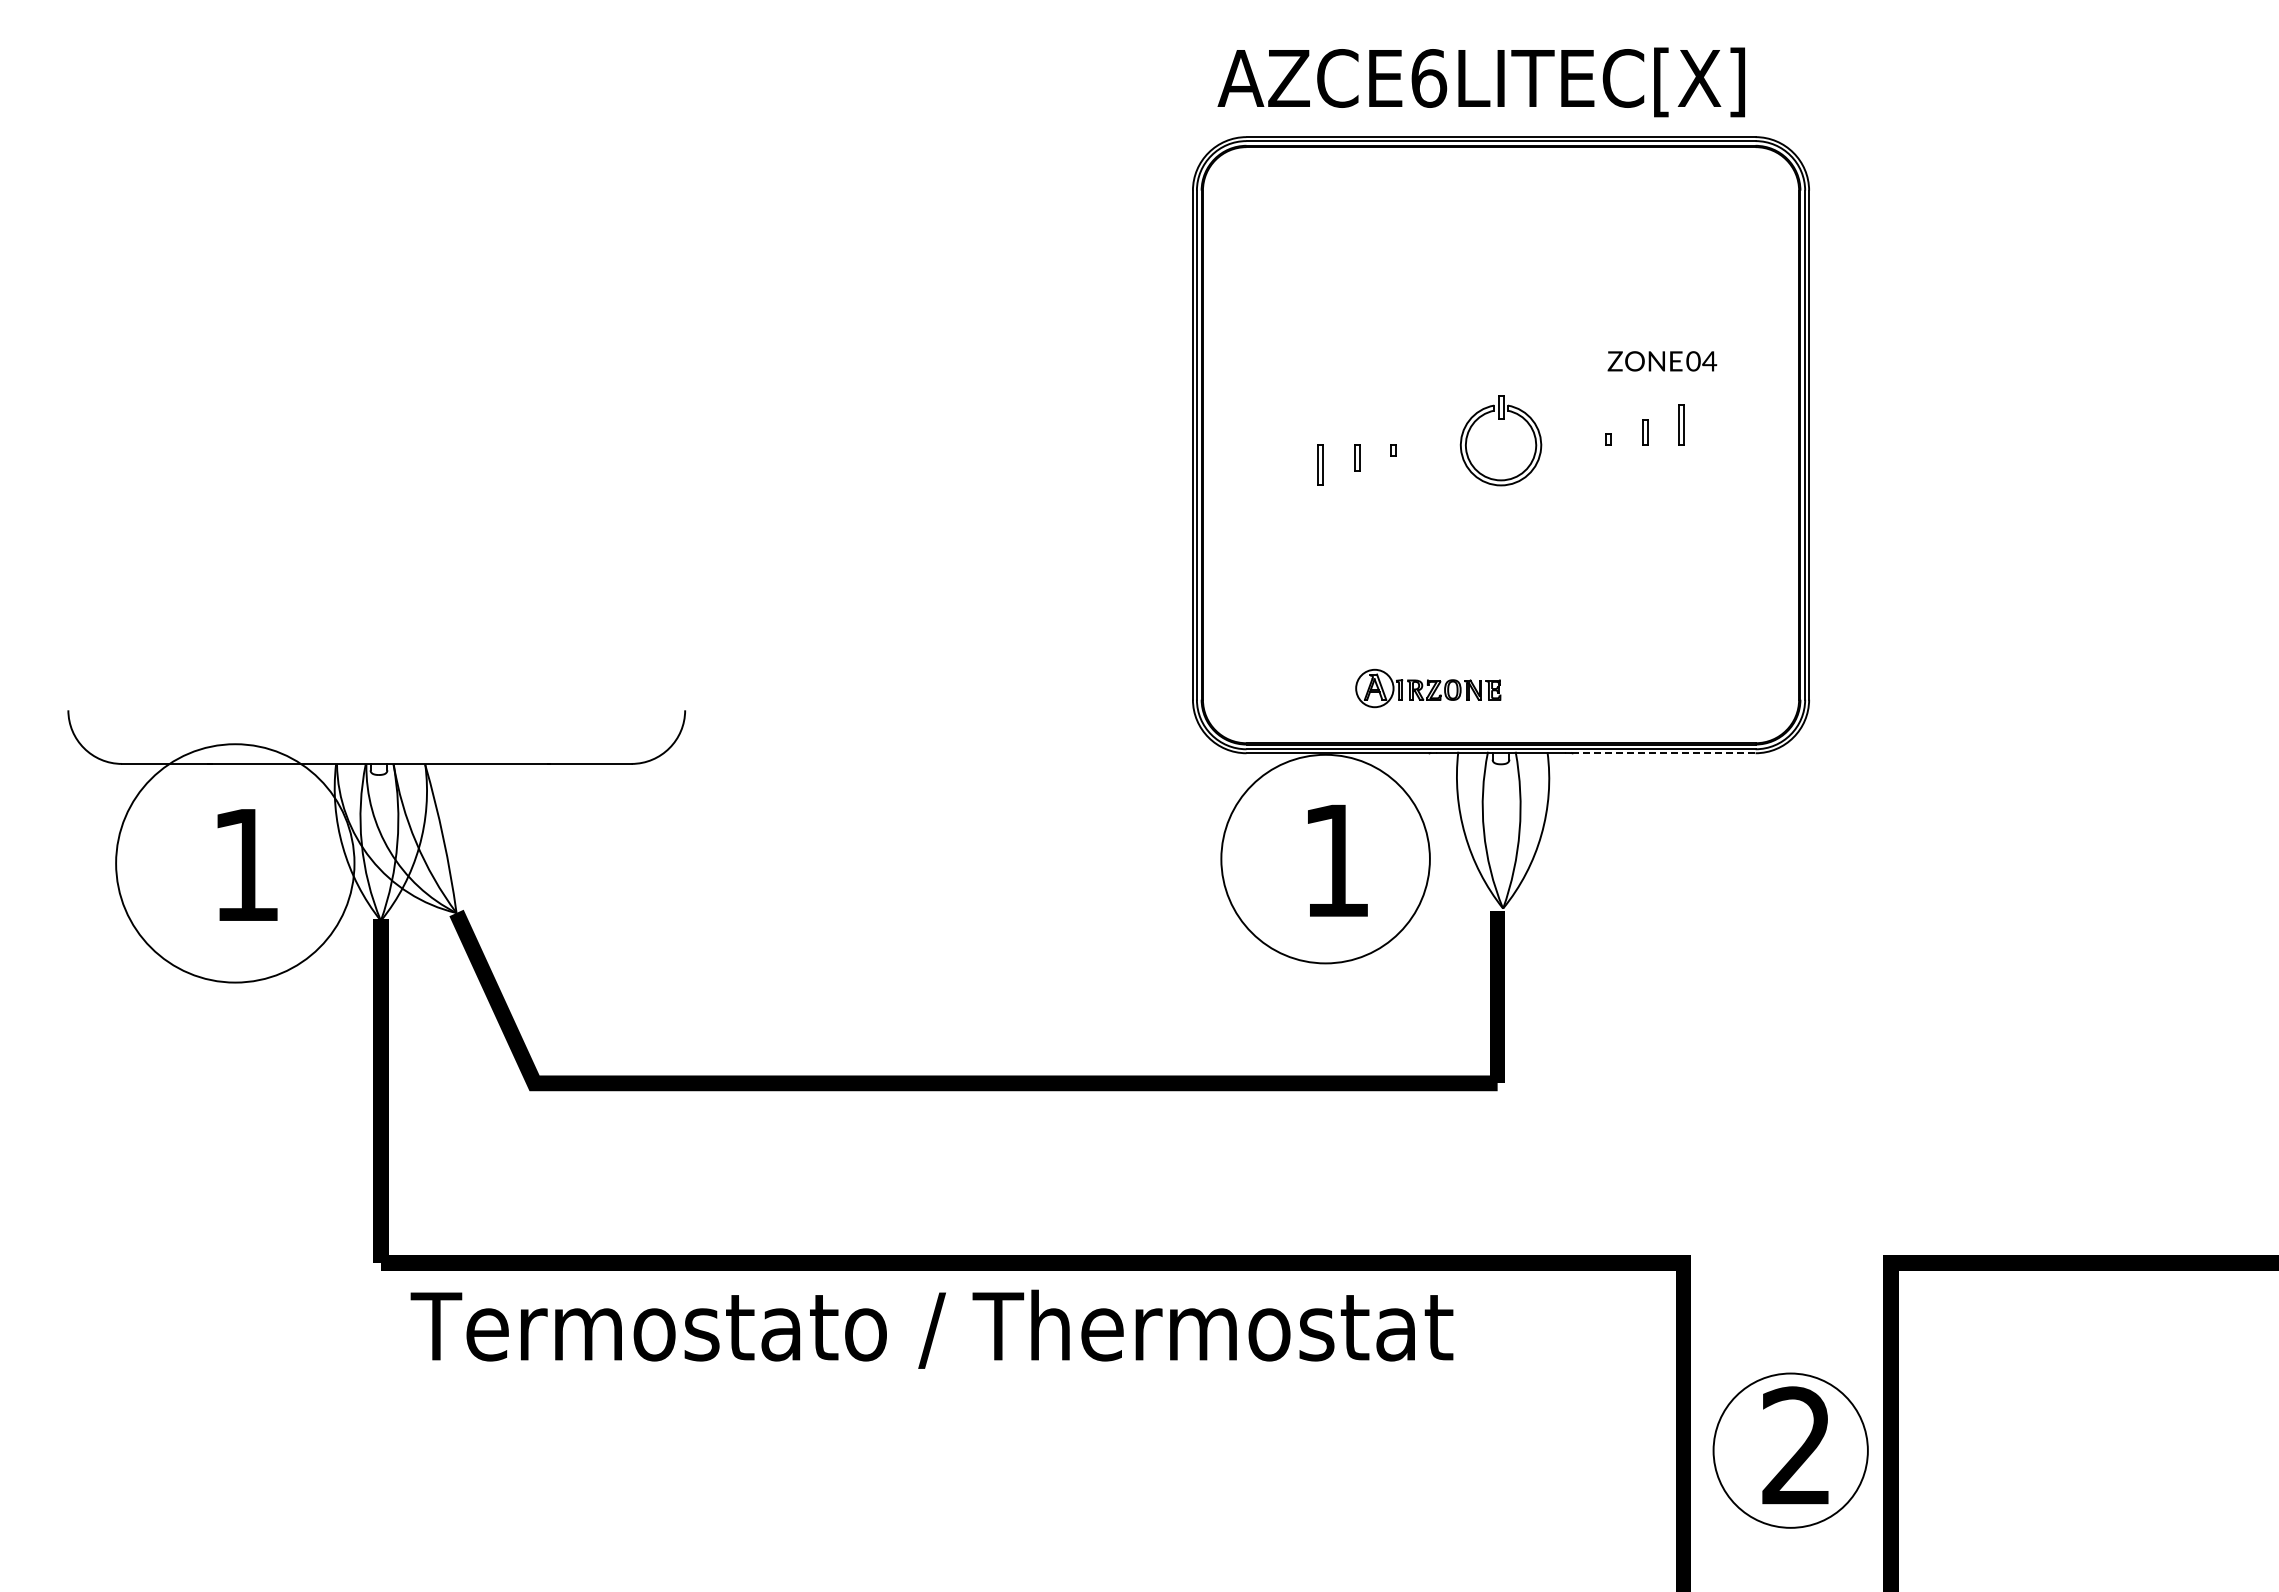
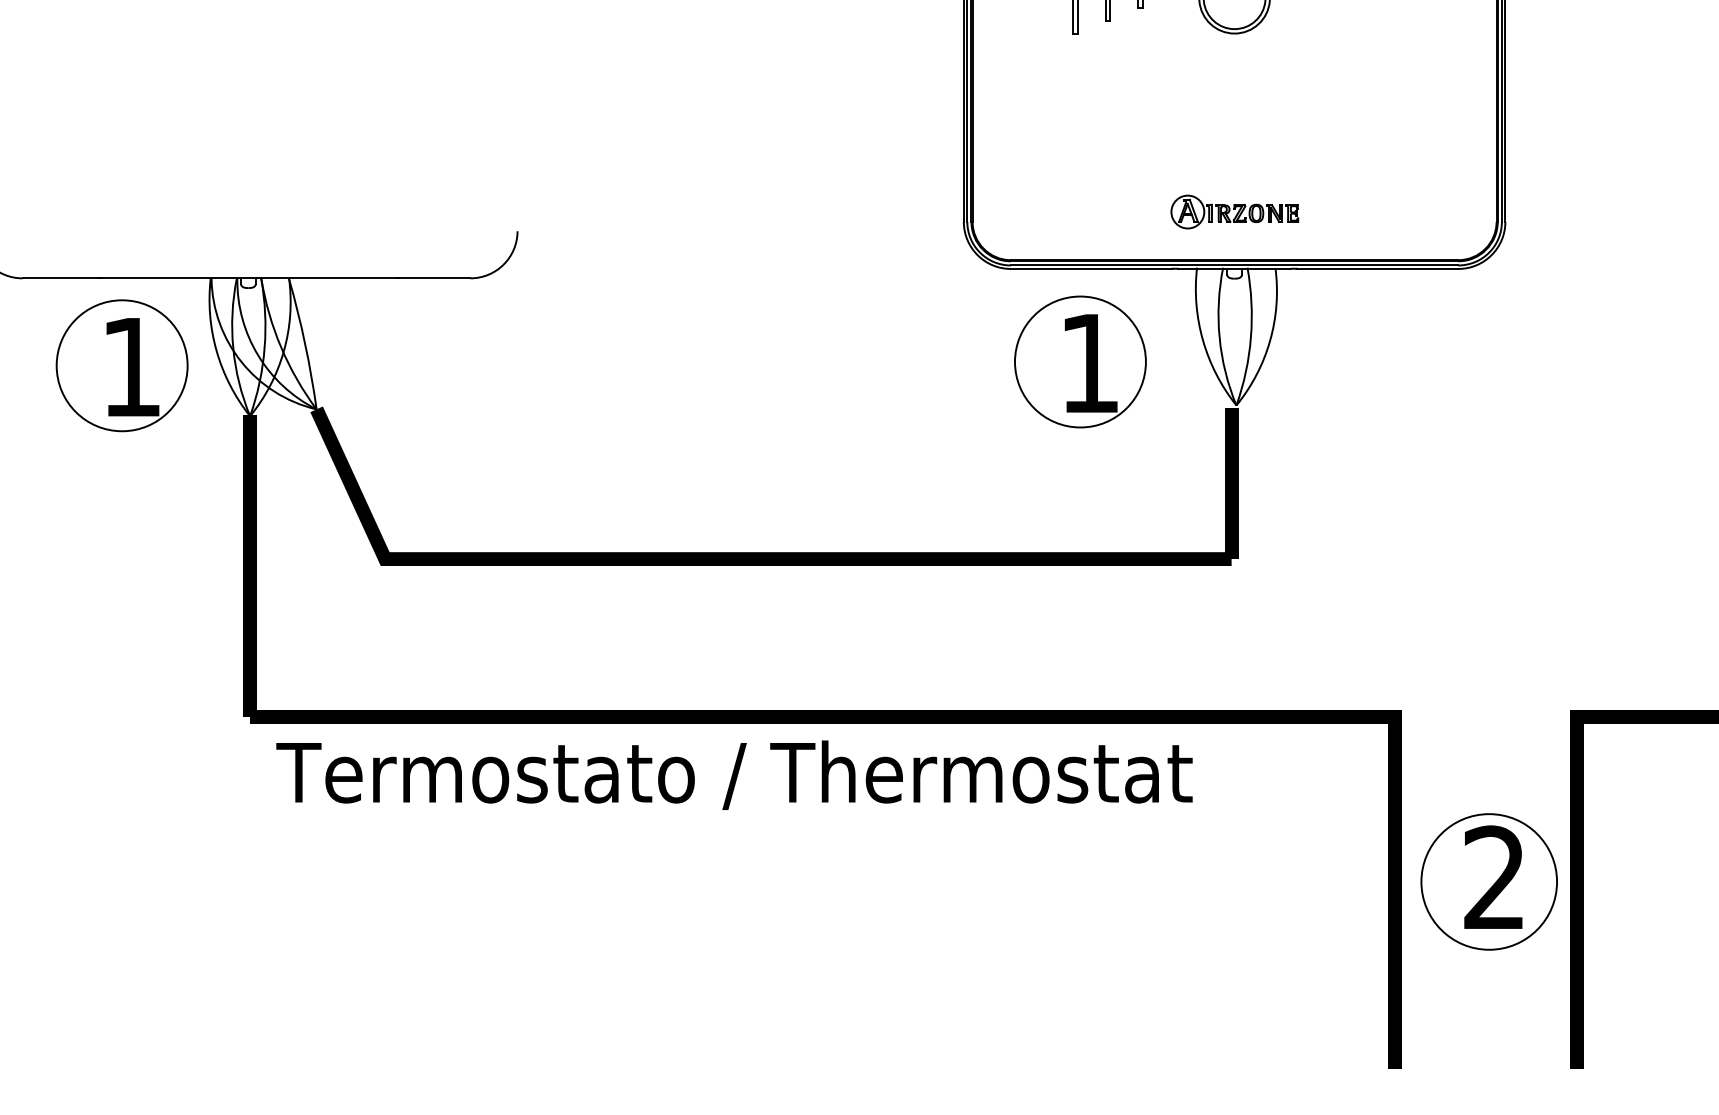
part: (1428, 688) -> (1235, 212), moved
line: (1664, 753) -> (1378, 269), dashed -> solid
circle: (1325, 858) -> (1080, 361), size x0.71
circle: (234, 862) -> (121, 364), size x0.62

